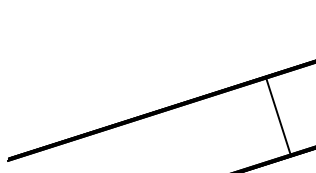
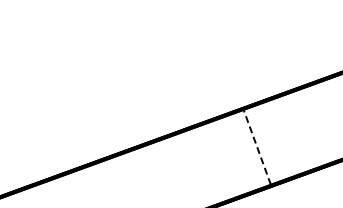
line: (278, 116) -> (257, 147), solid -> dashed

